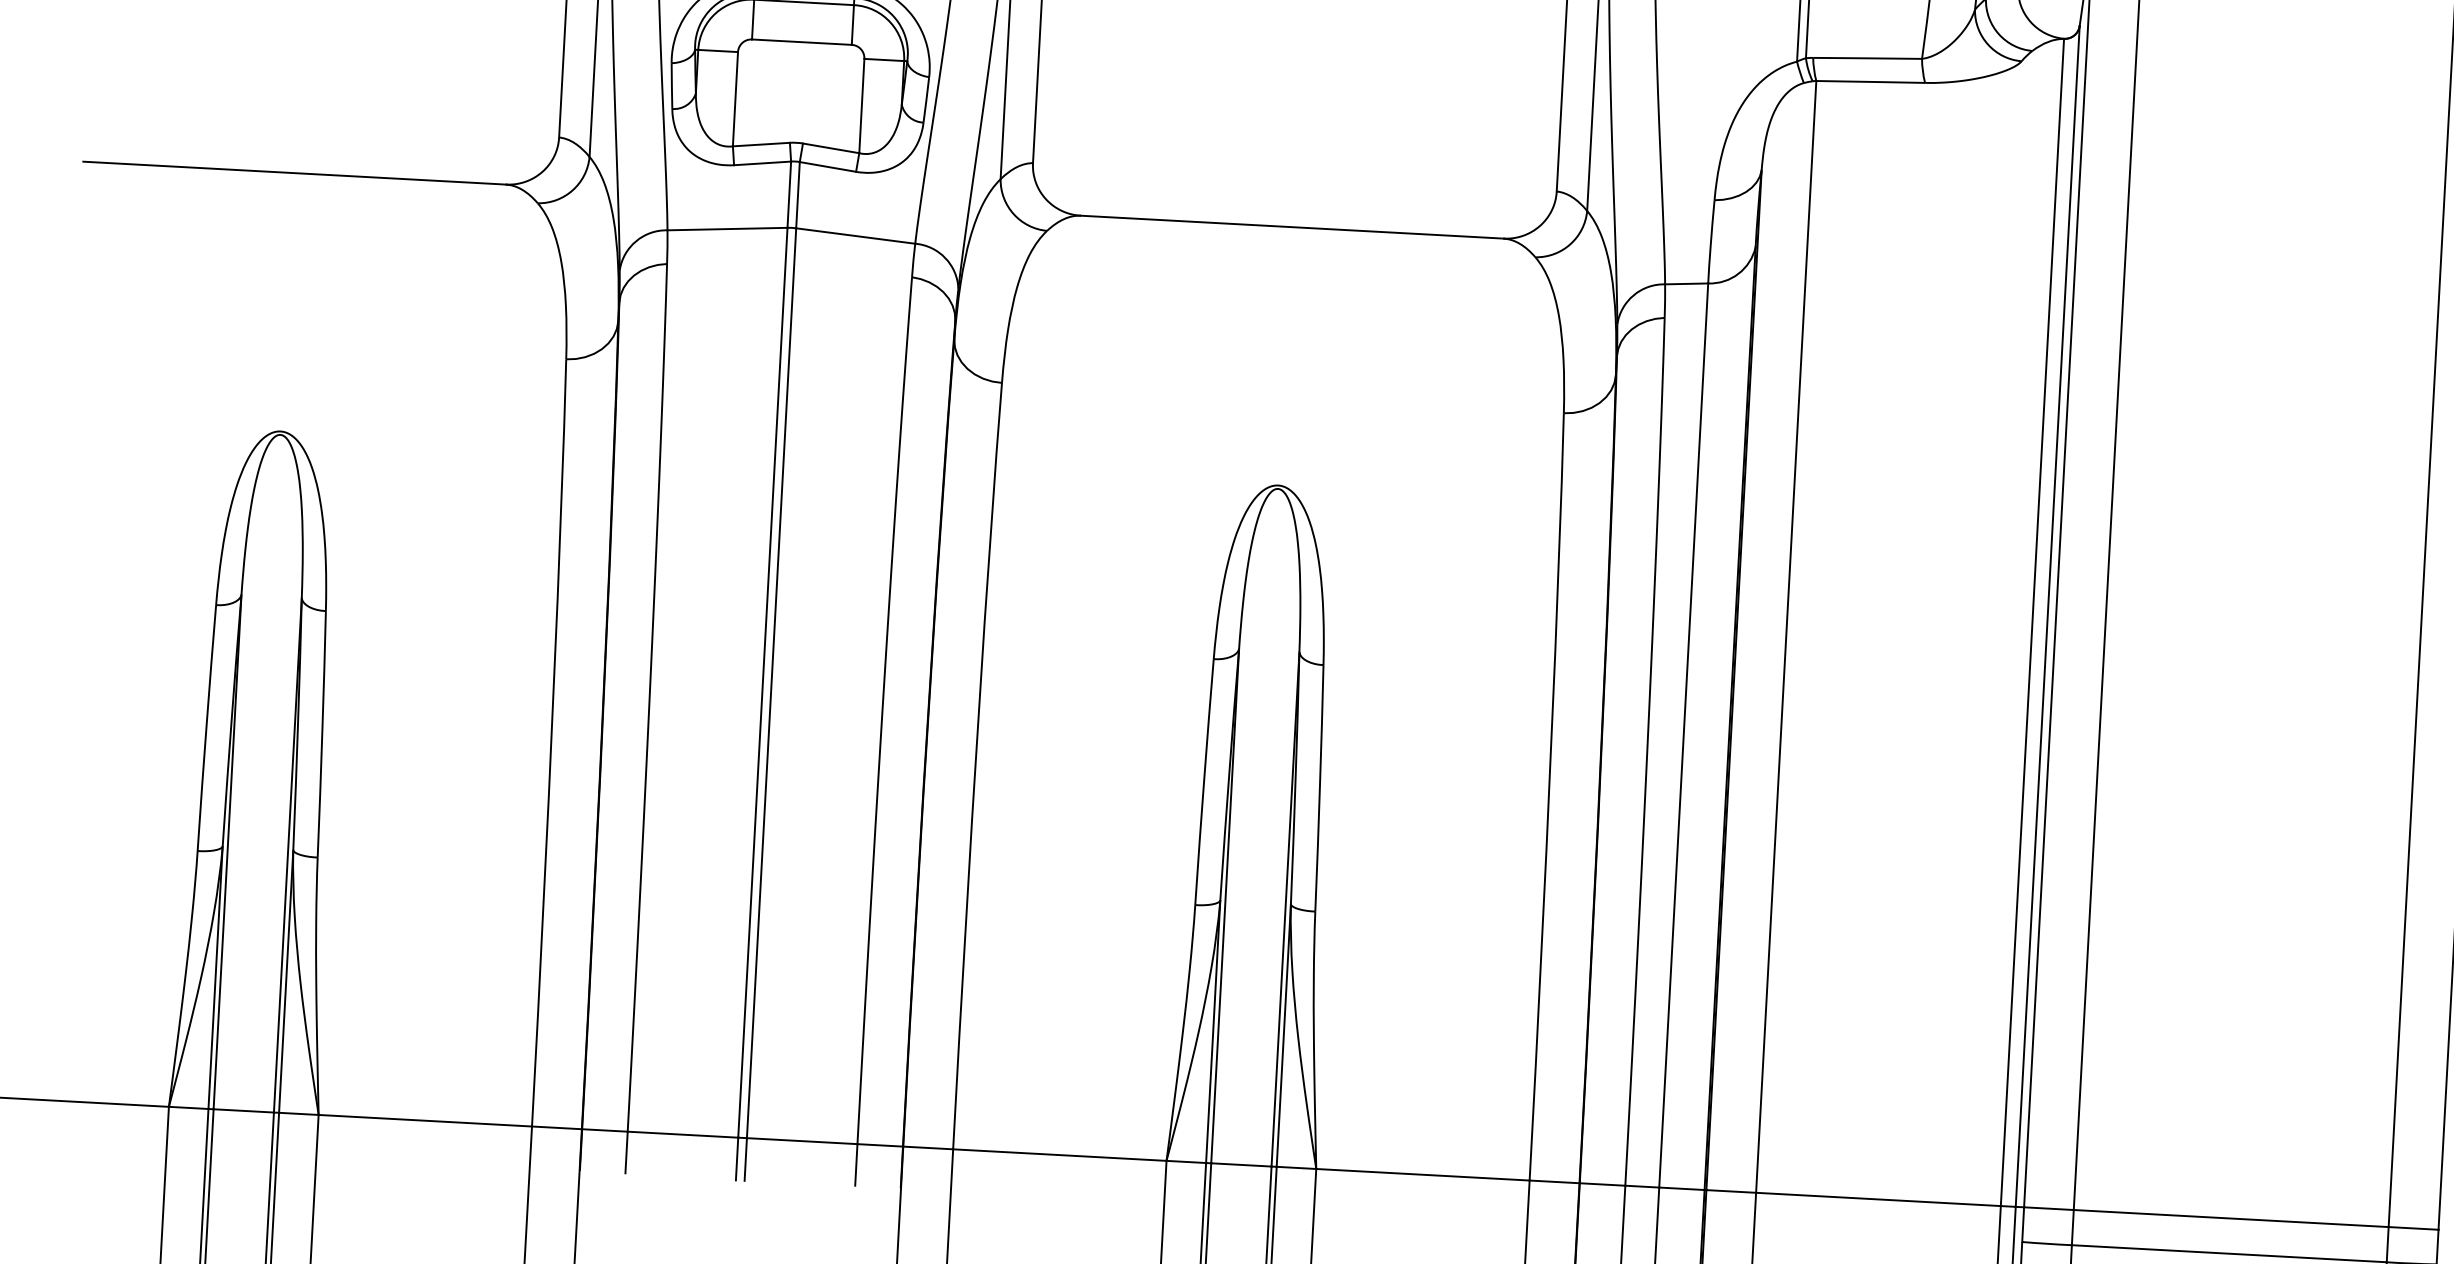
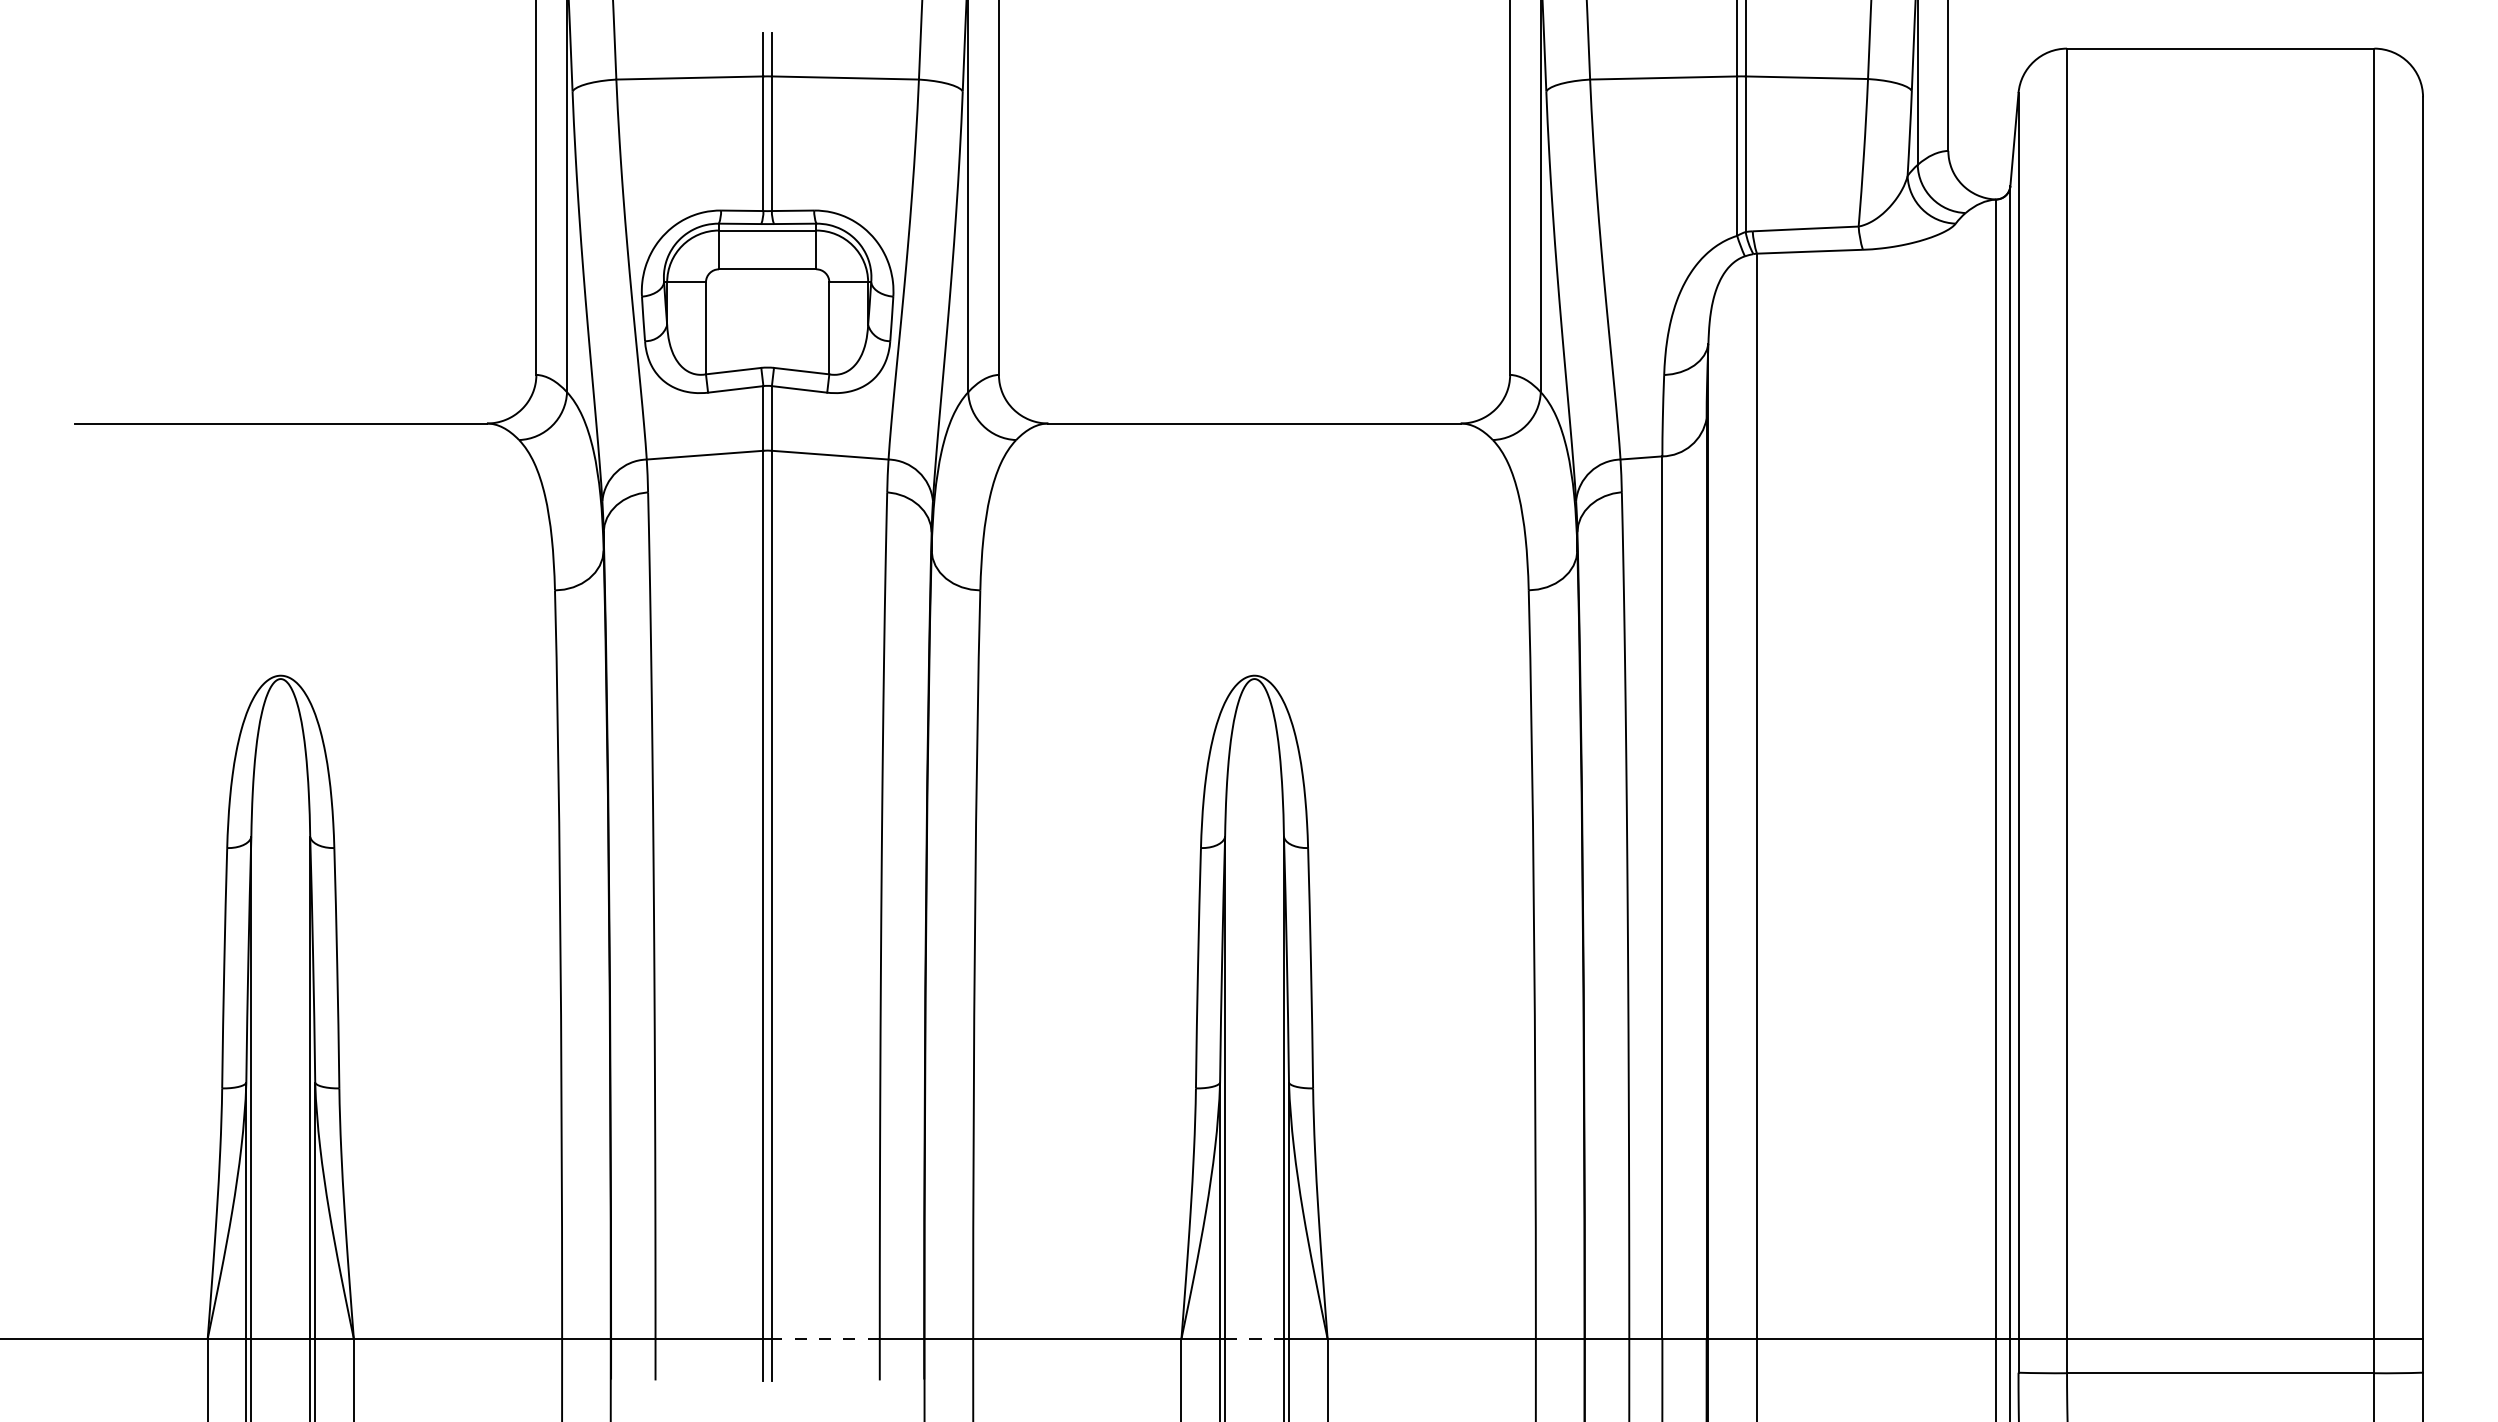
line: (801, 1140) -> (825, 1338), solid -> dashed
line: (1242, 1164) -> (1255, 1338), solid -> dashed

